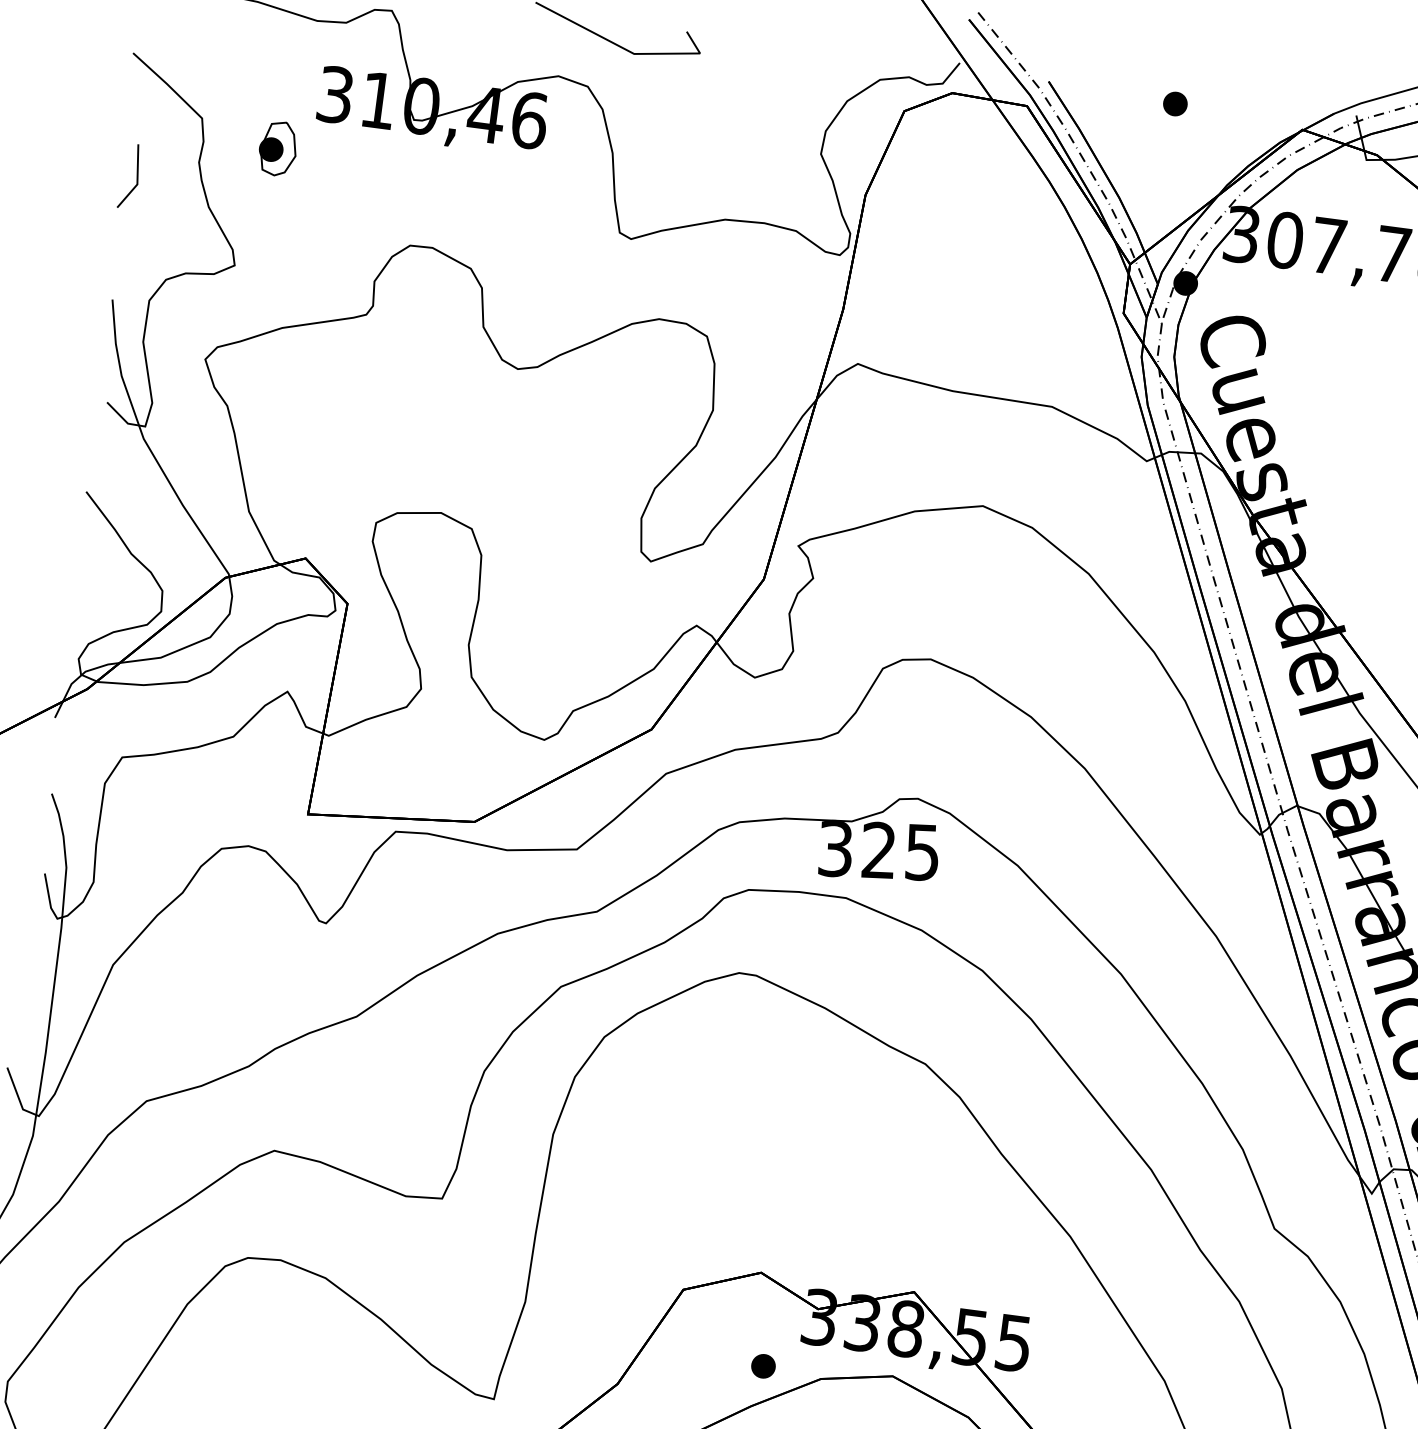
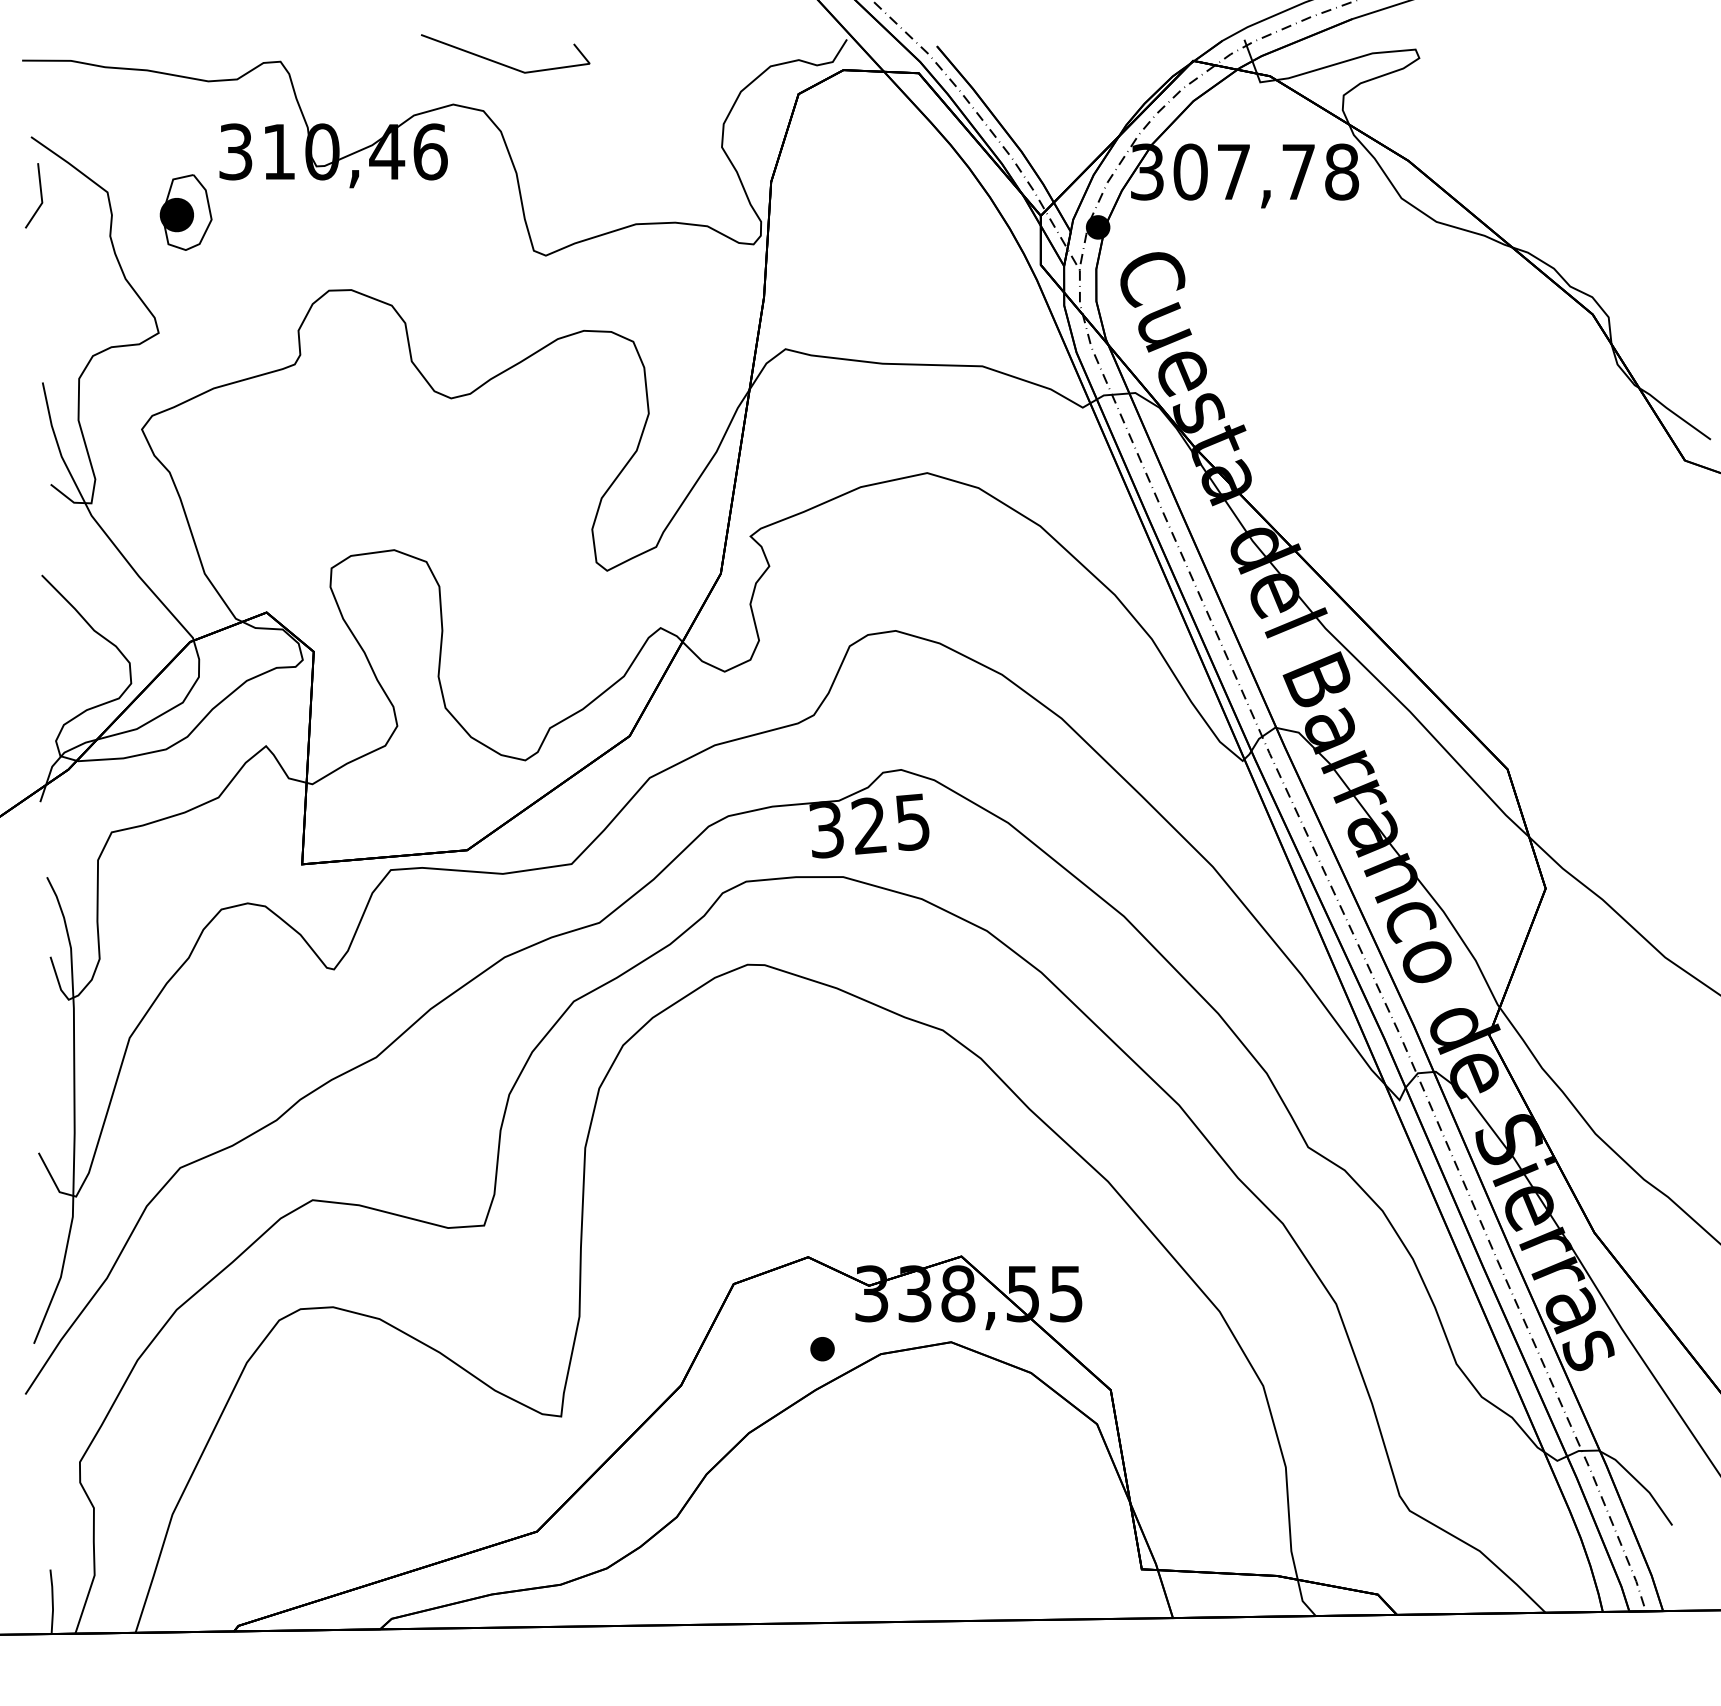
part: (1175, 103) -> (1064, 51), removed
part: (278, 147) -> (186, 211), size x1.4
line: (136, 176) -> (40, 195), moved

